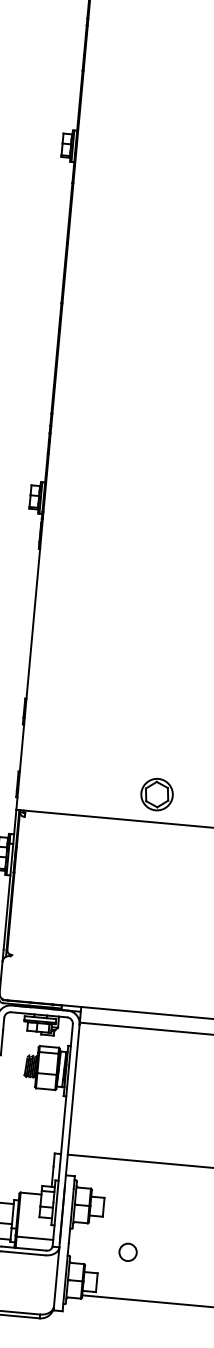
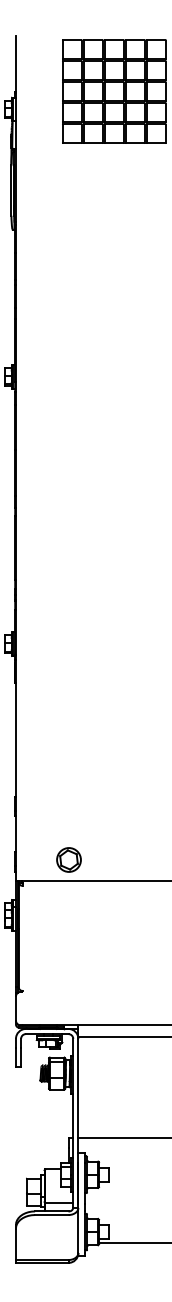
part: (156, 793) -> (68, 859), moved
circle: (128, 1251) -> (130, 1206), removed

